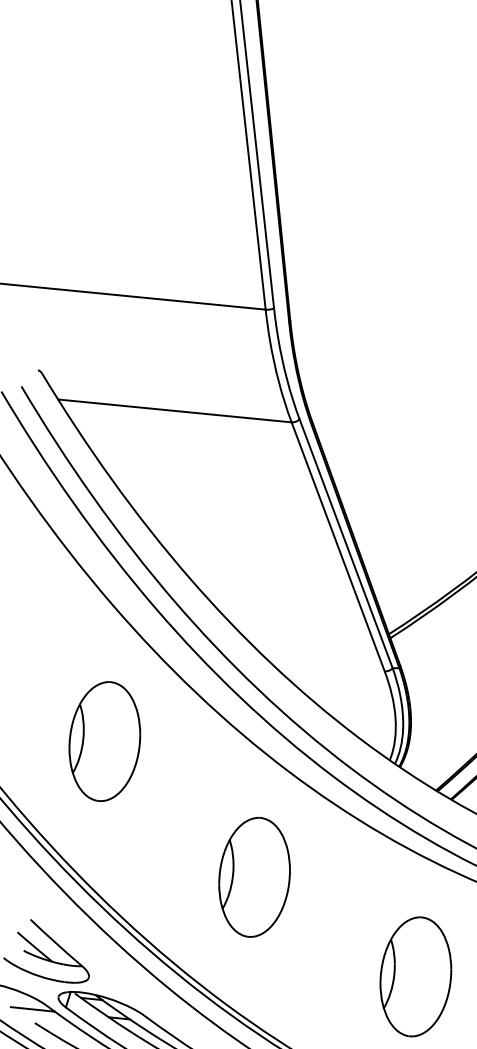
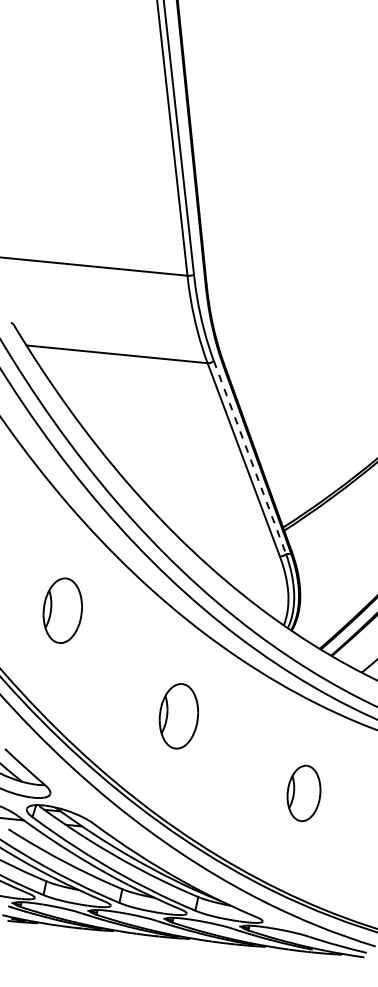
line: (346, 543) -> (250, 457), solid -> dashed
part: (104, 741) -> (62, 610), size x0.7
part: (254, 877) -> (178, 716), size x0.7
part: (415, 976) -> (303, 793), size x0.6

